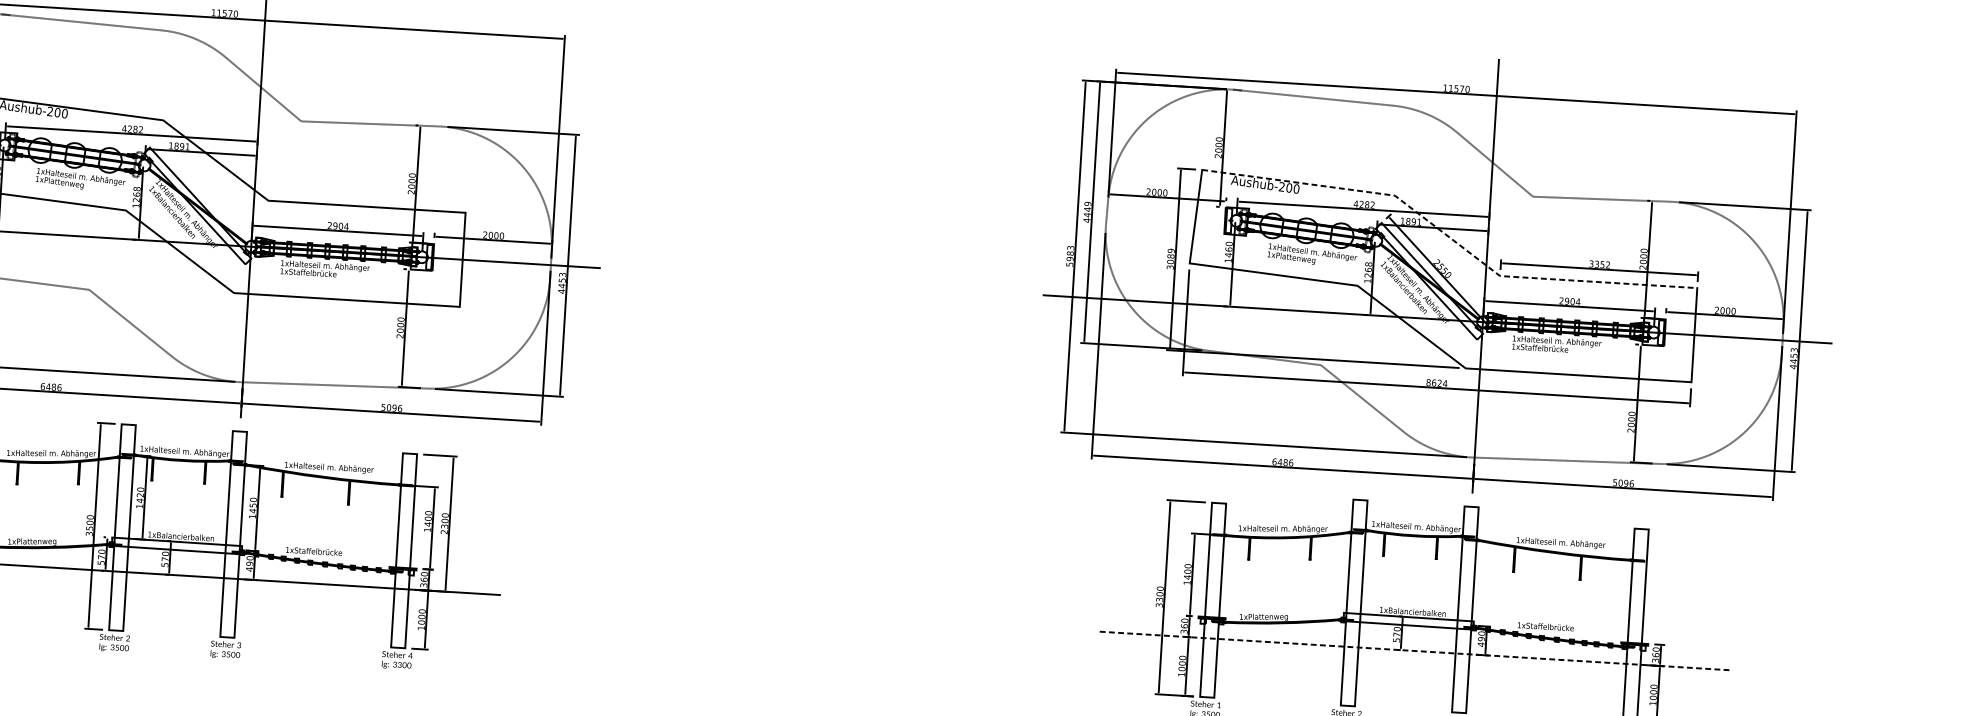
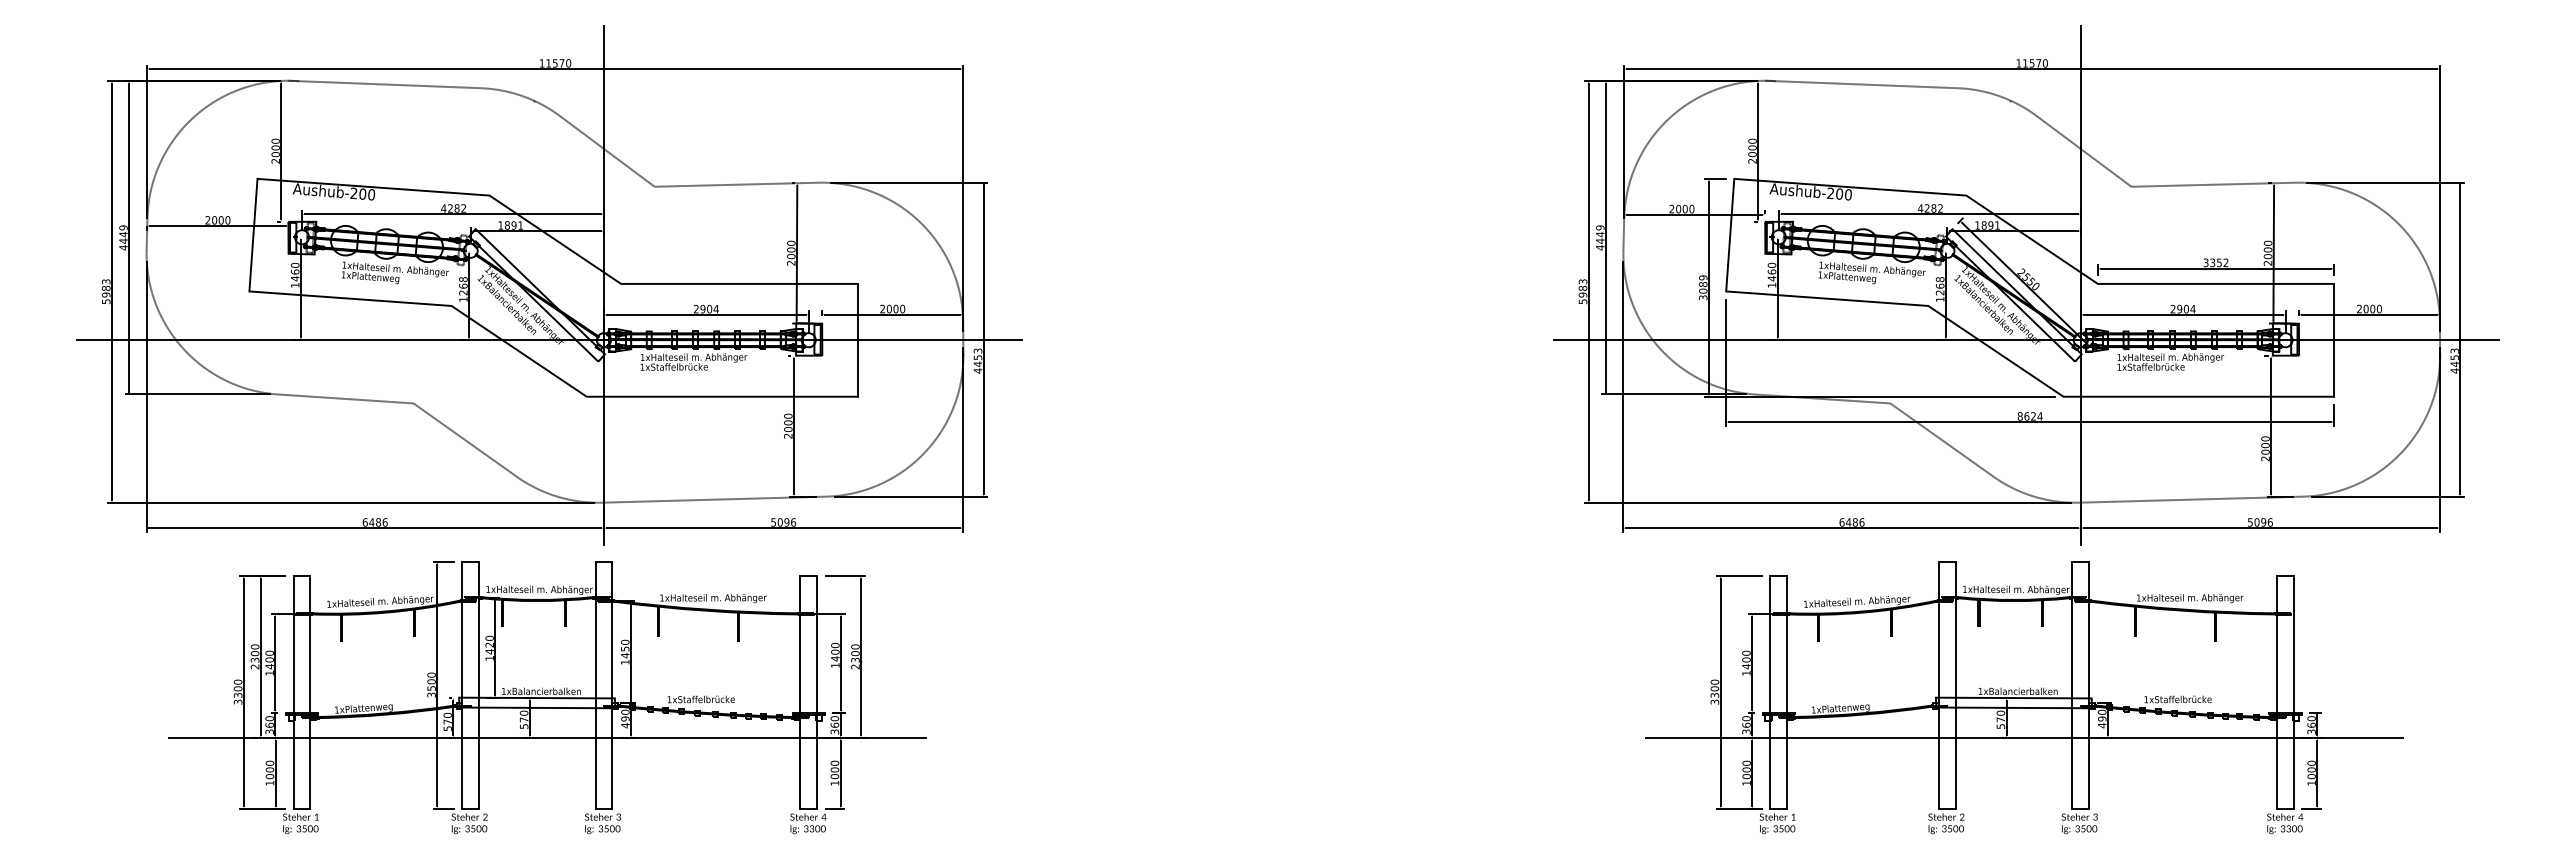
line: (1449, 237) -> (2034, 241), dashed -> solid
line: (1415, 650) -> (2024, 737), dashed -> solid

